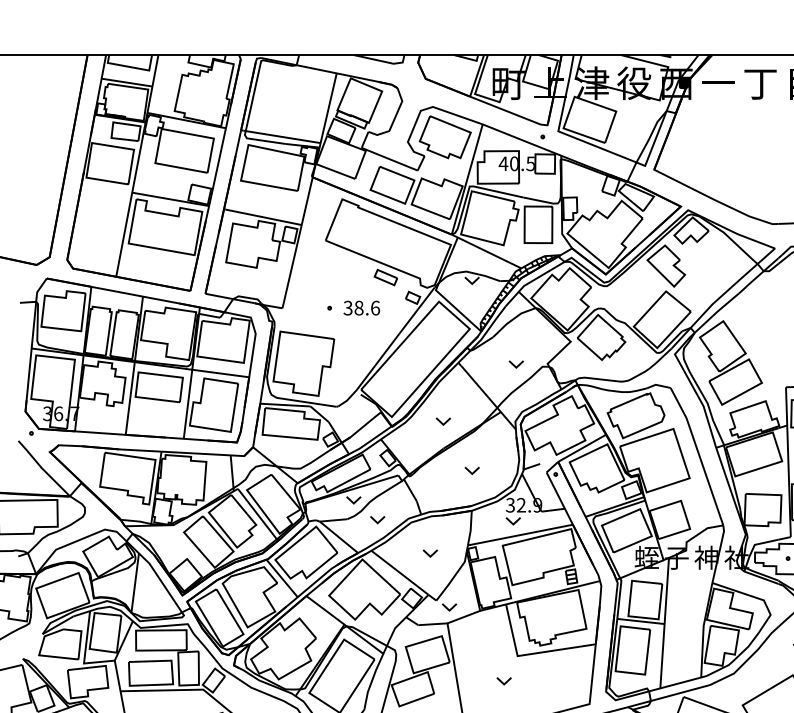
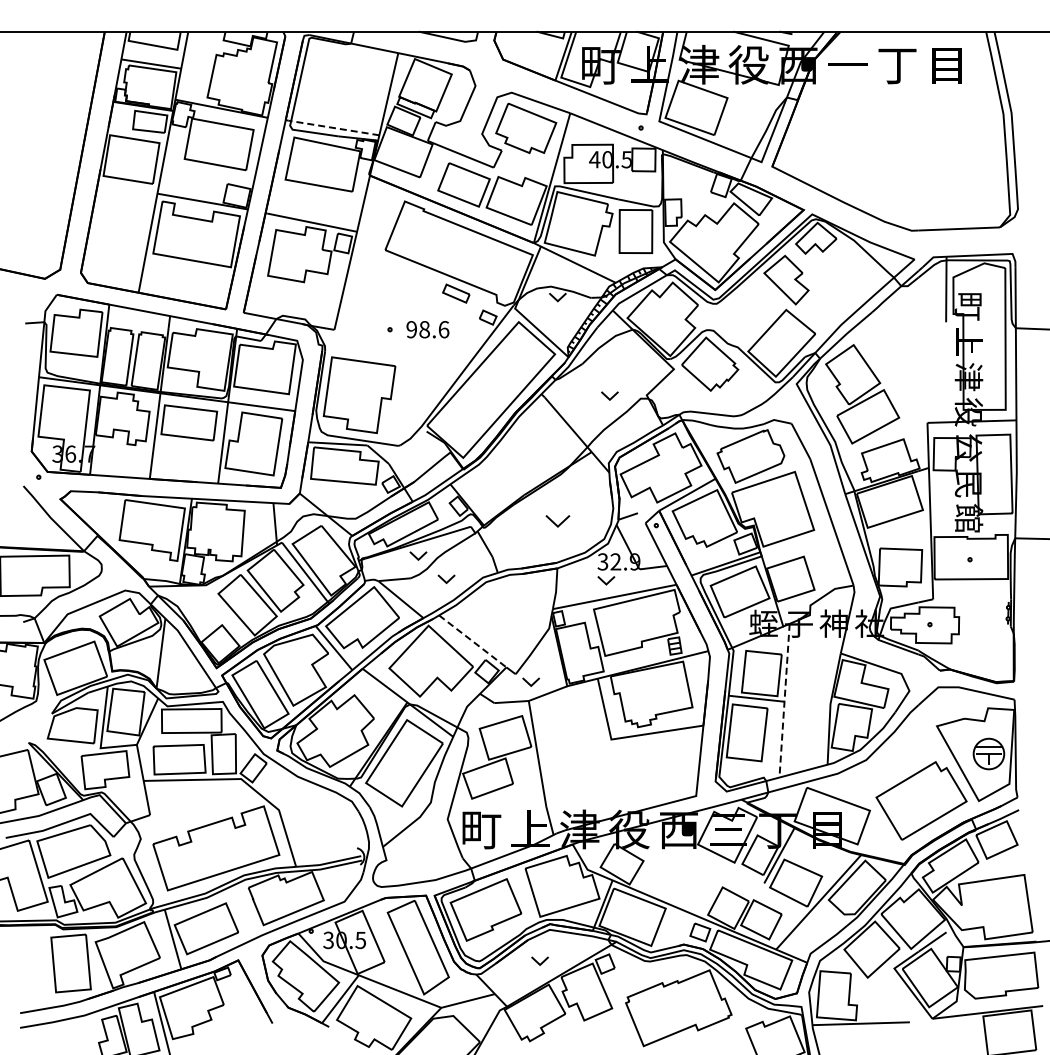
line: (281, 136) -> (333, 127), solid -> dashed
text: (347, 307) -> (411, 329), 38.6 -> 98.6
part: (443, 420) -> (523, 462), removed
part: (471, 470) -> (557, 520), size x1.4
part: (430, 553) -> (508, 618), removed
line: (399, 572) -> (472, 641), solid -> dashed
line: (664, 622) -> (784, 700), solid -> dashed
part: (504, 680) -> (595, 768), removed

